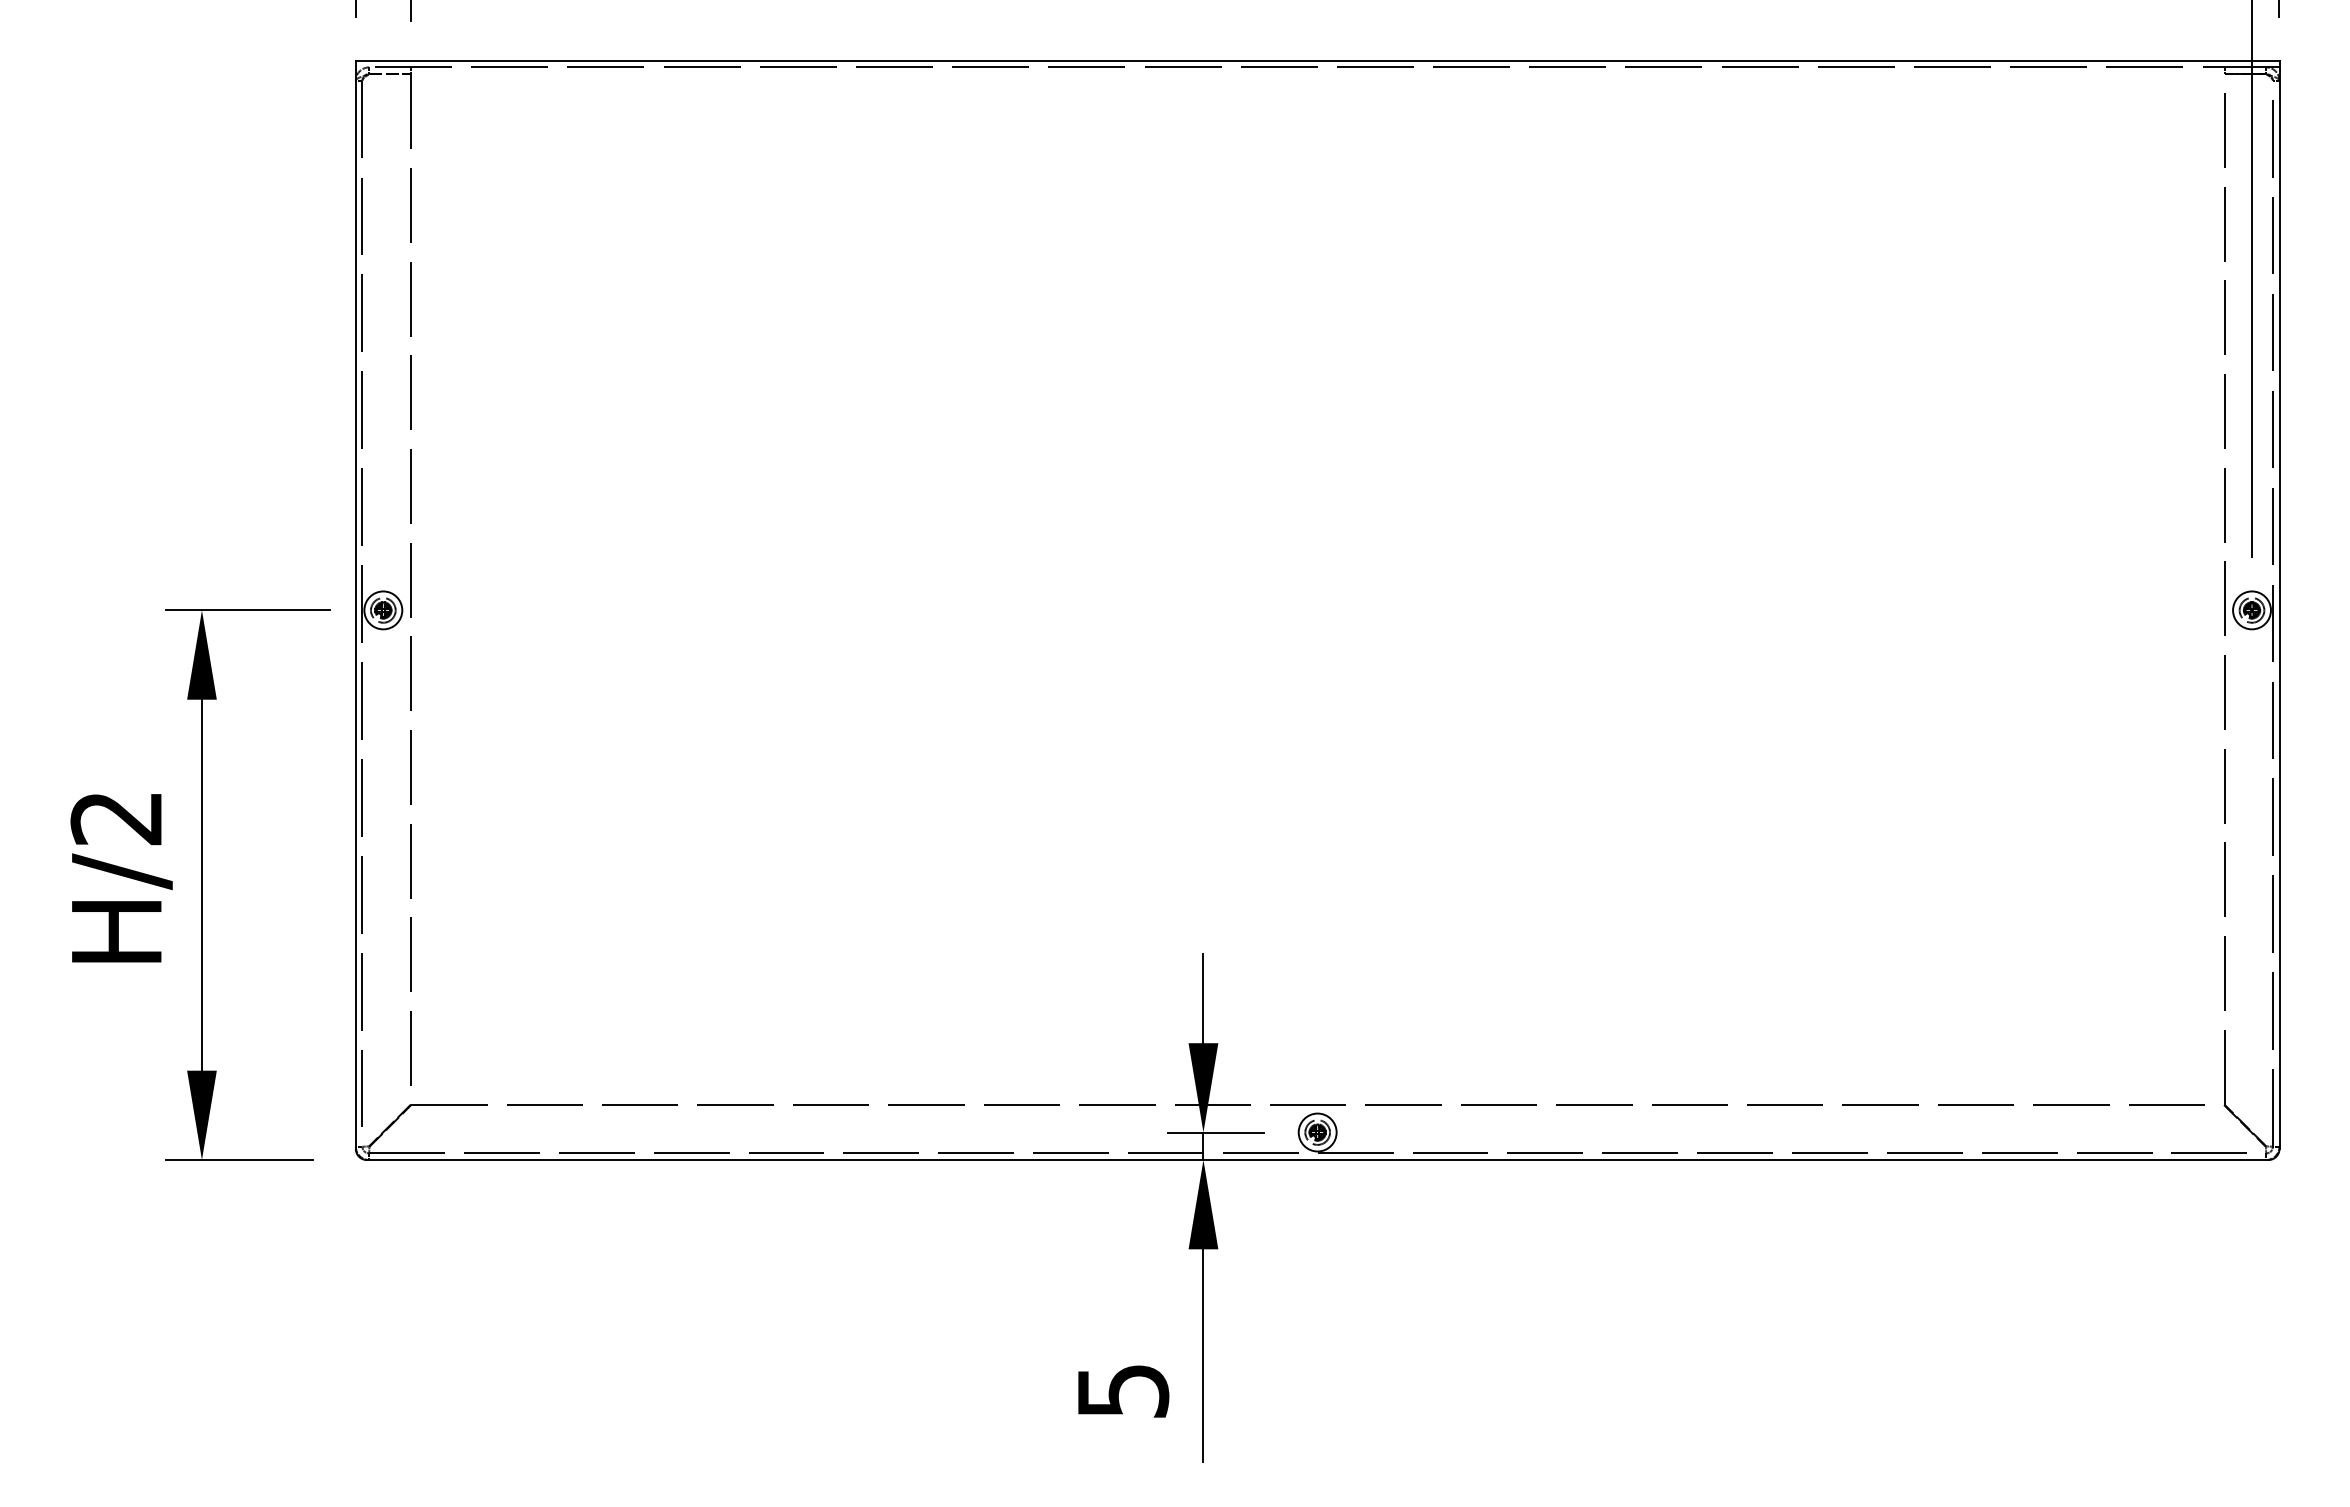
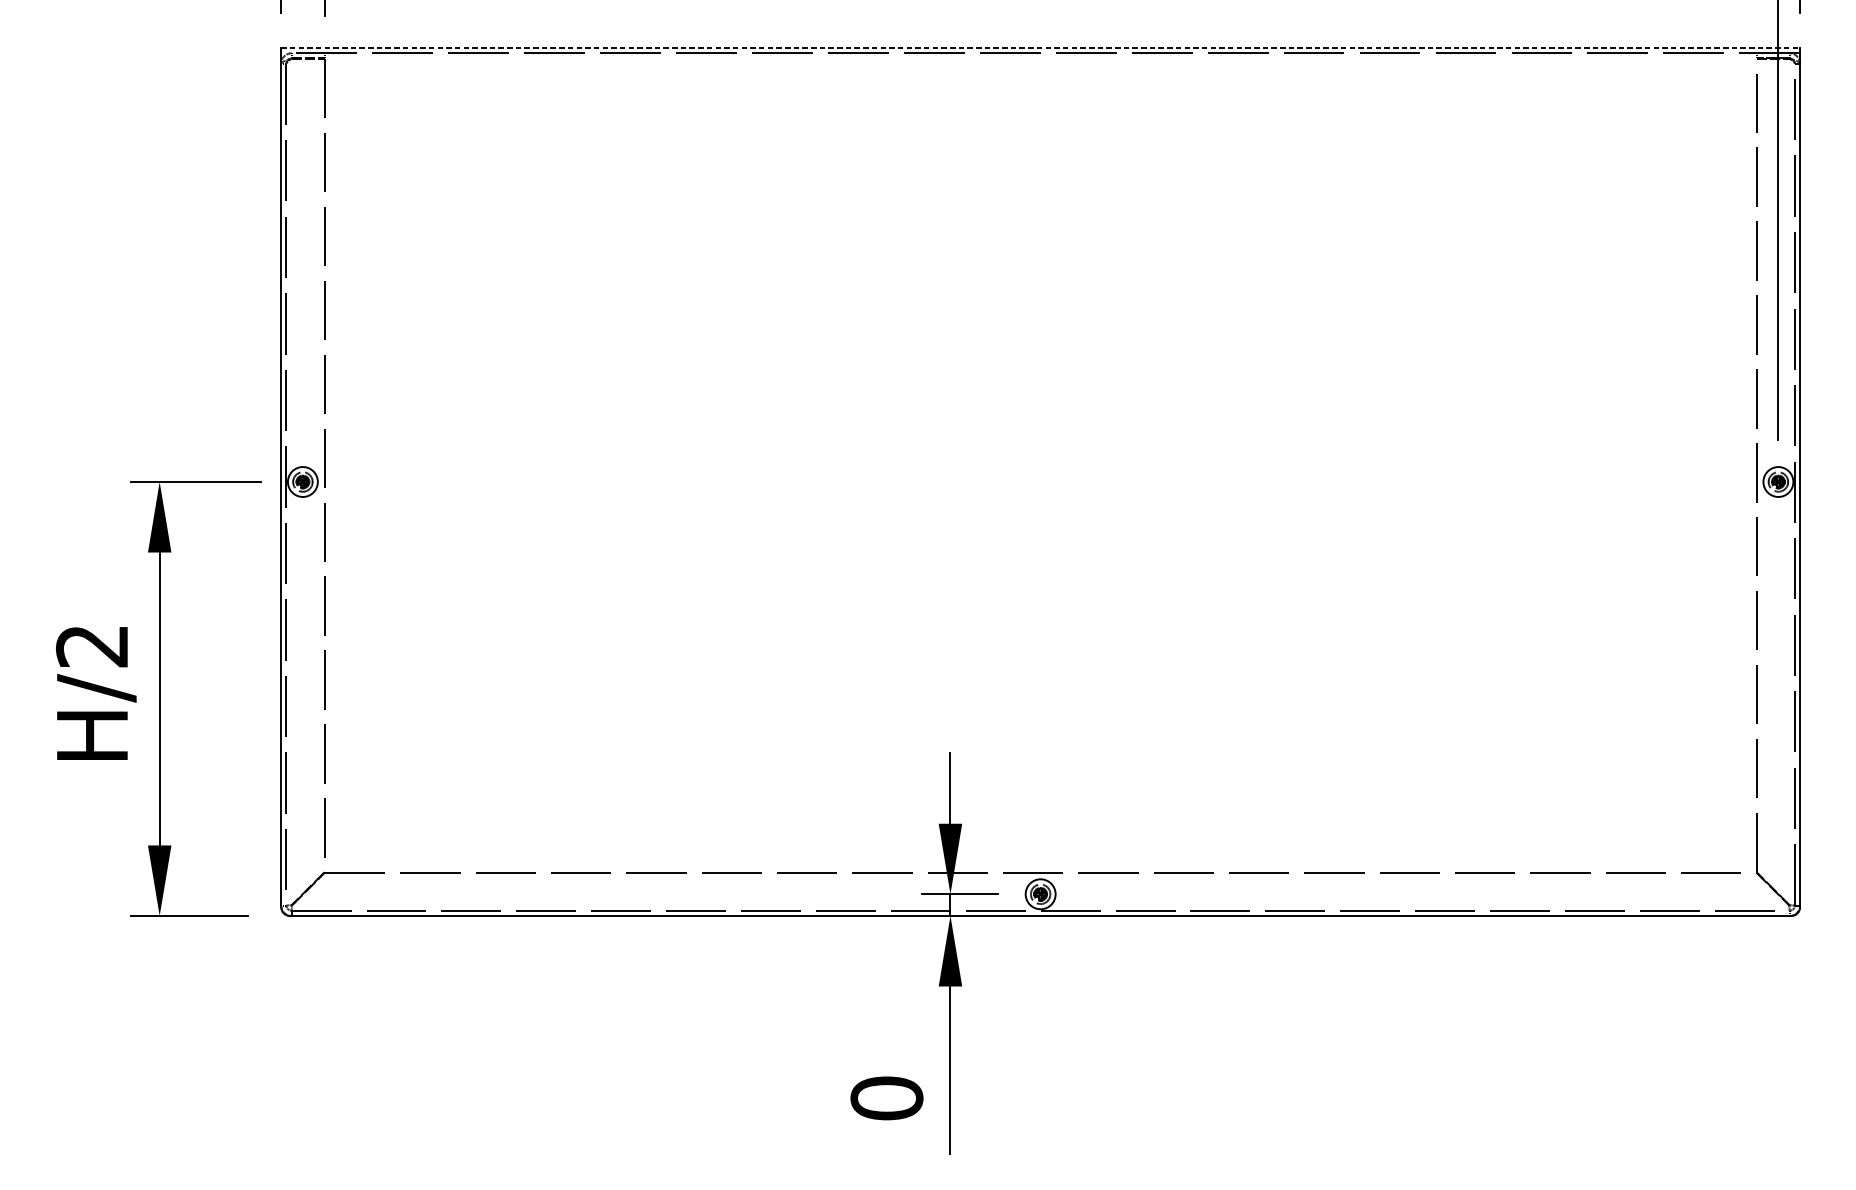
line: (1317, 60) -> (1040, 47), solid -> dashed
text: (1122, 1390) -> (886, 1097), 5 -> 0

